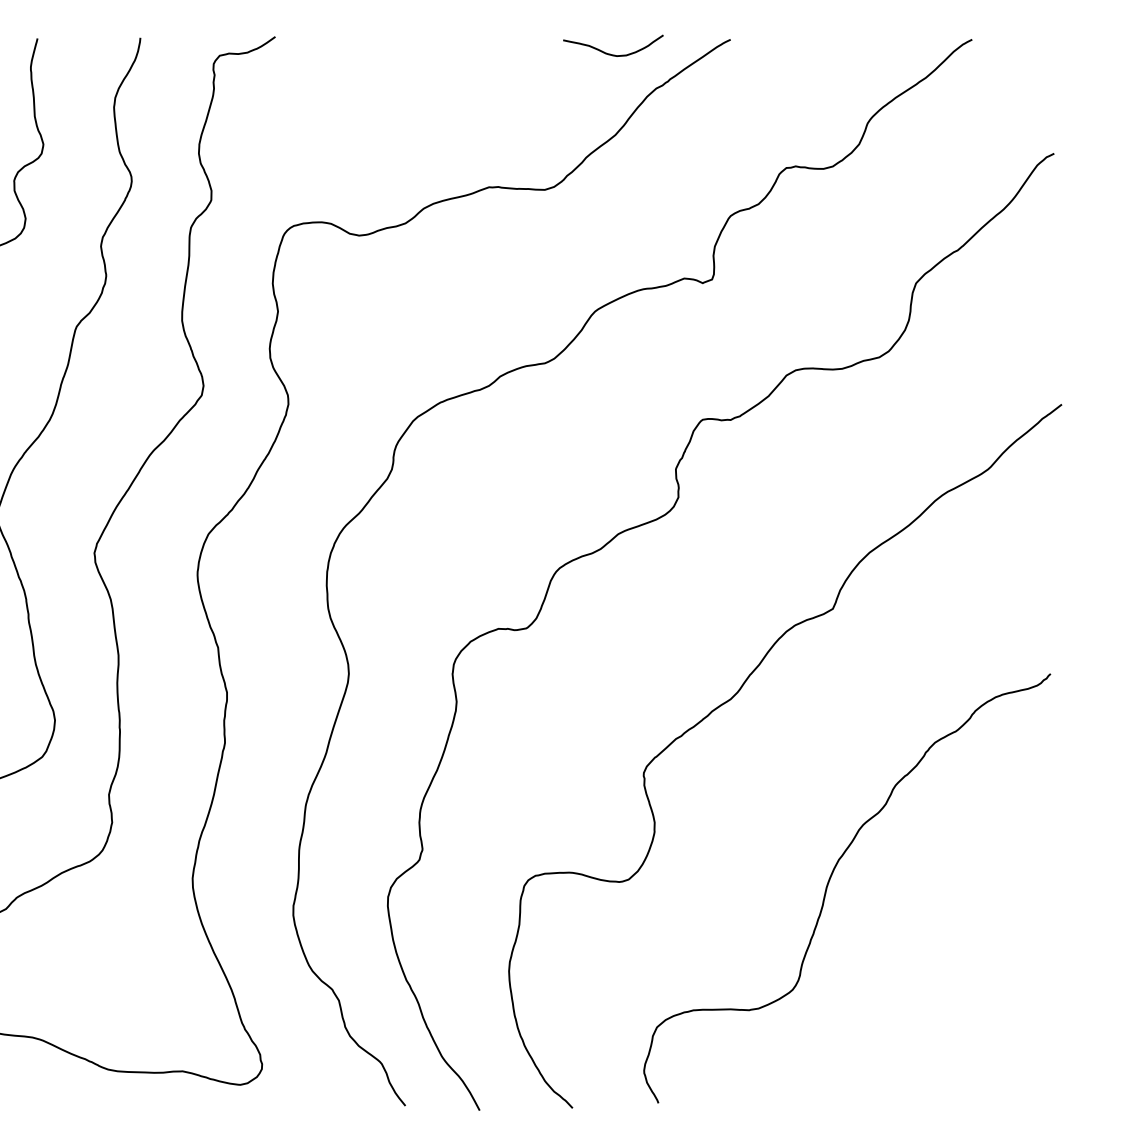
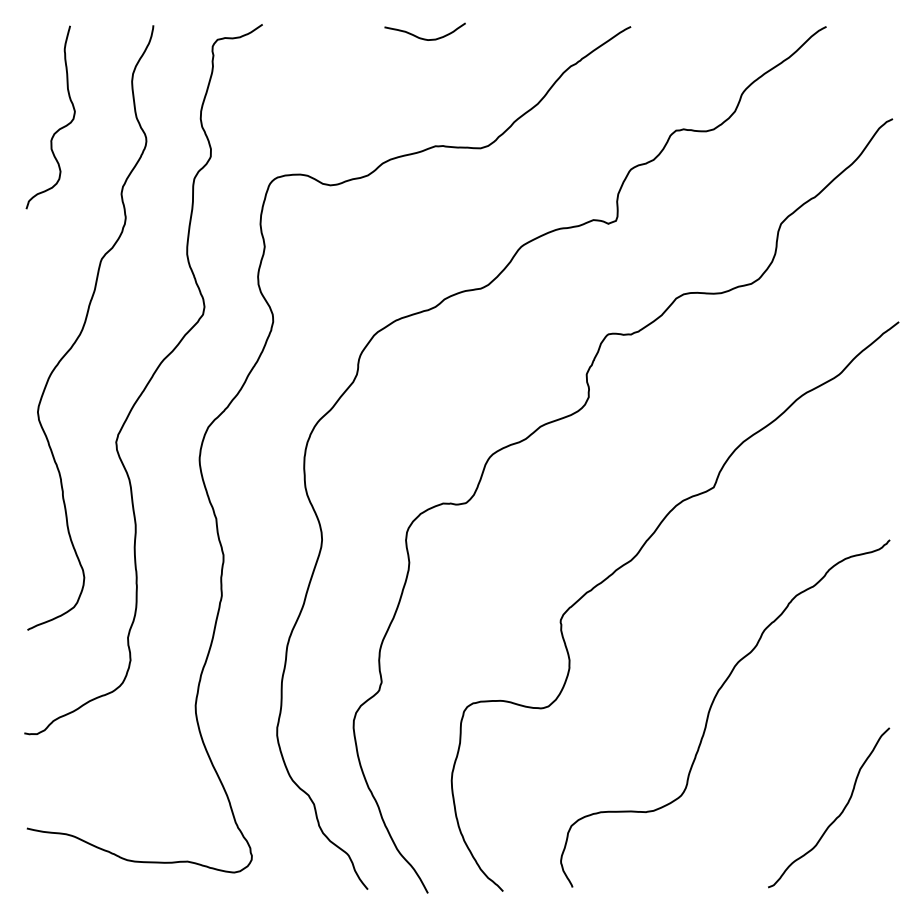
curve: (608, 52) -> (421, 37), moved
curve: (987, 1014) -> (838, 815), added

